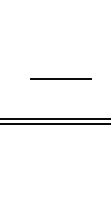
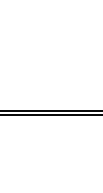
line: (60, 79) -> (56, 73), removed

